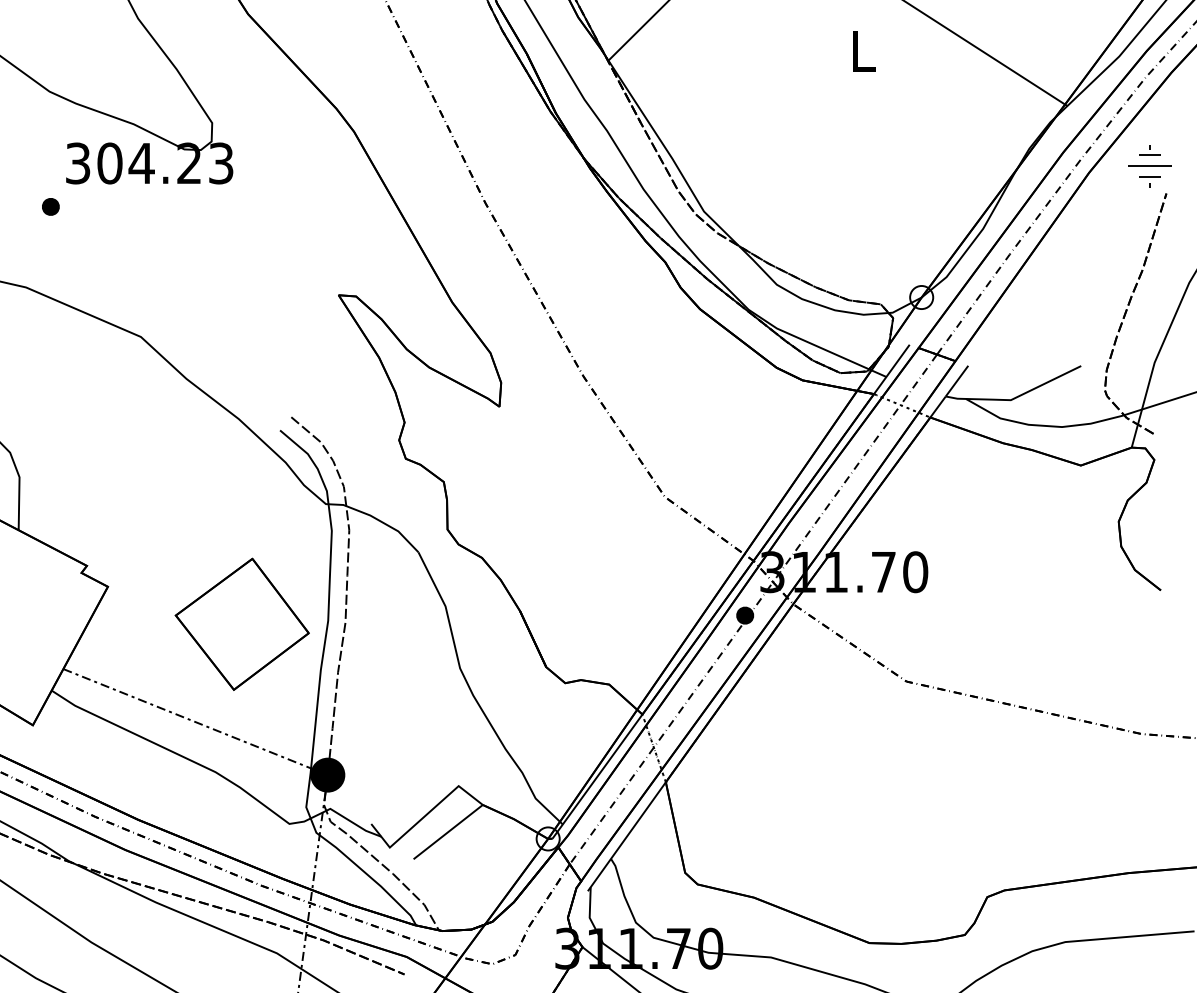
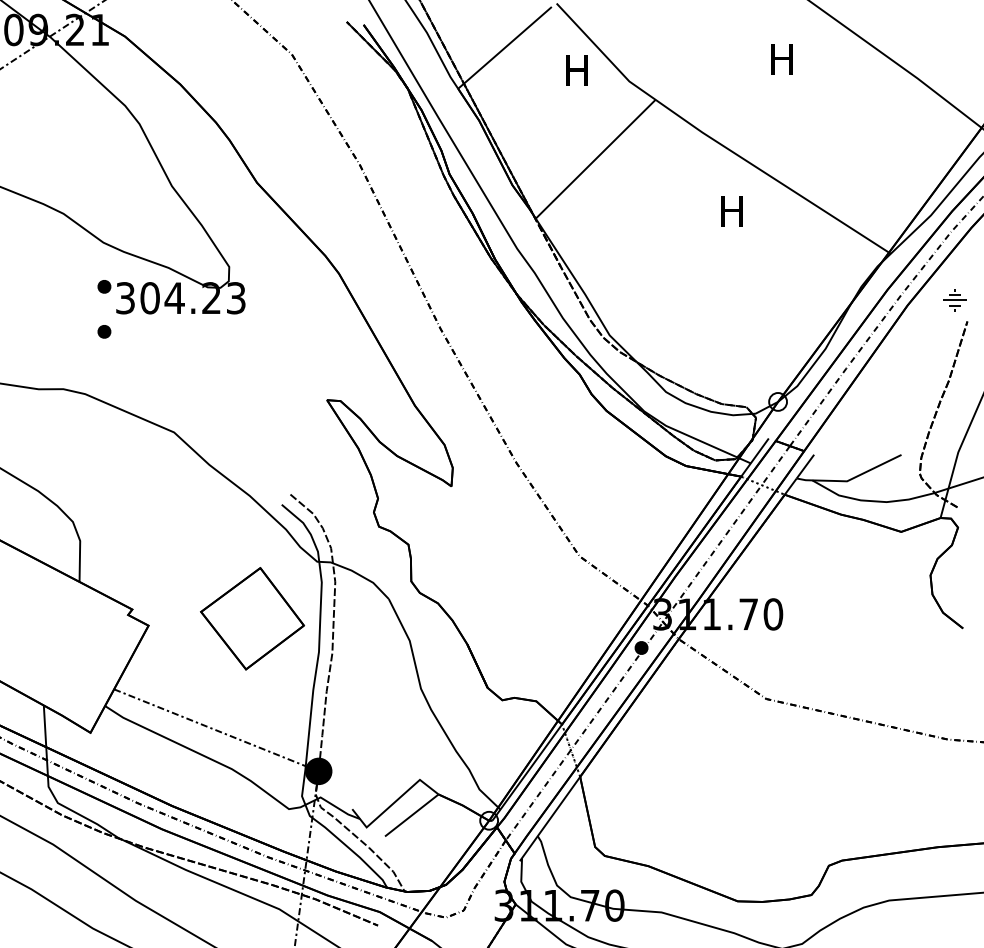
text: (861, 51) -> (731, 211), L -> H
part: (50, 148) -> (104, 286), added
part: (1149, 166) -> (954, 300), size x0.7
part: (242, 624) -> (252, 618), moved

